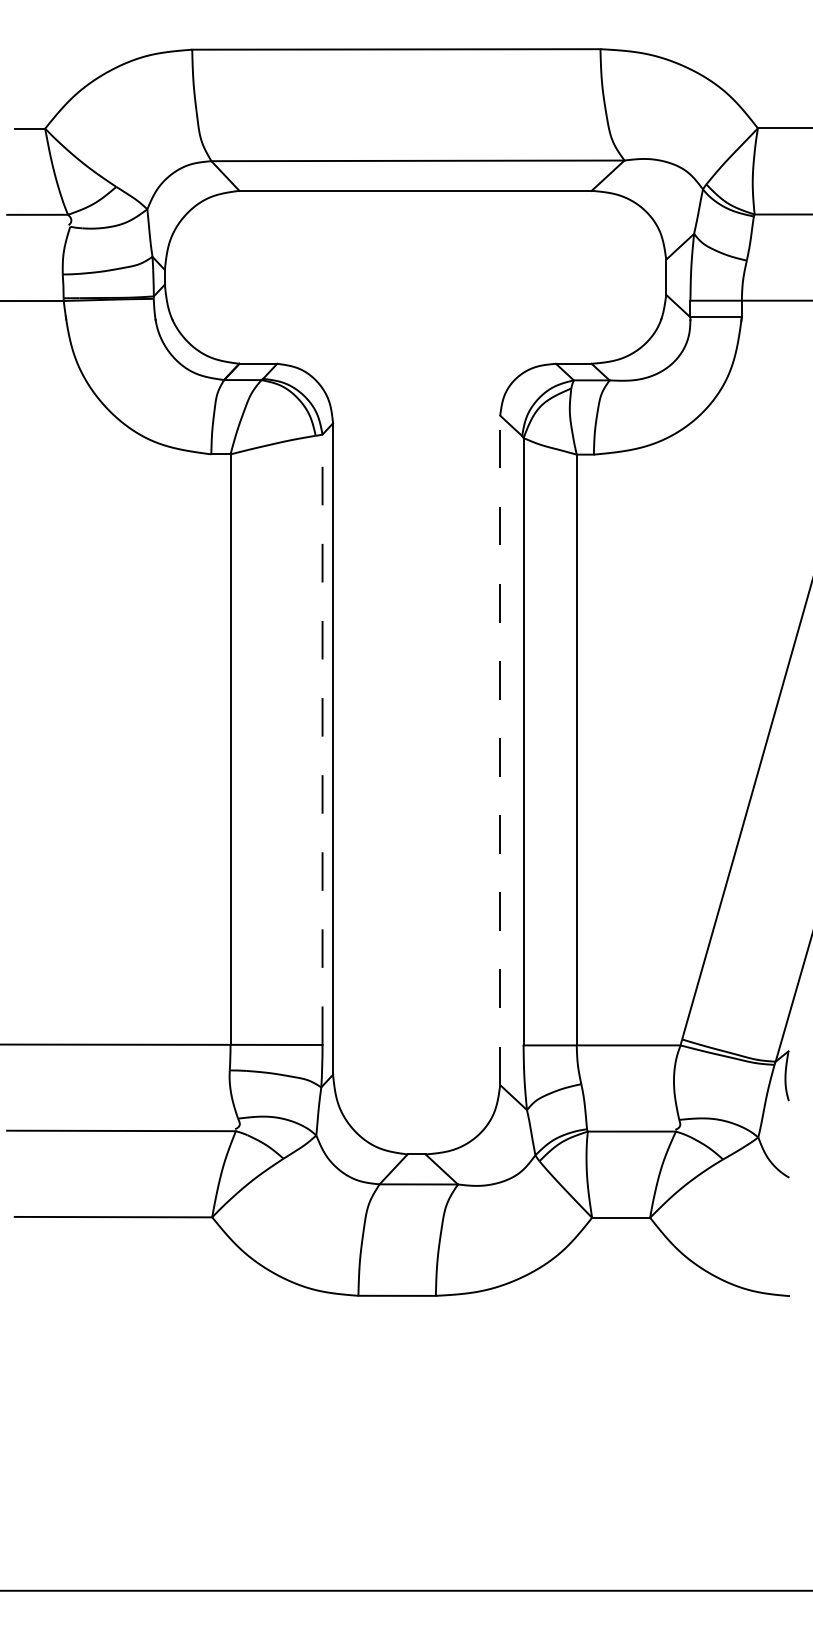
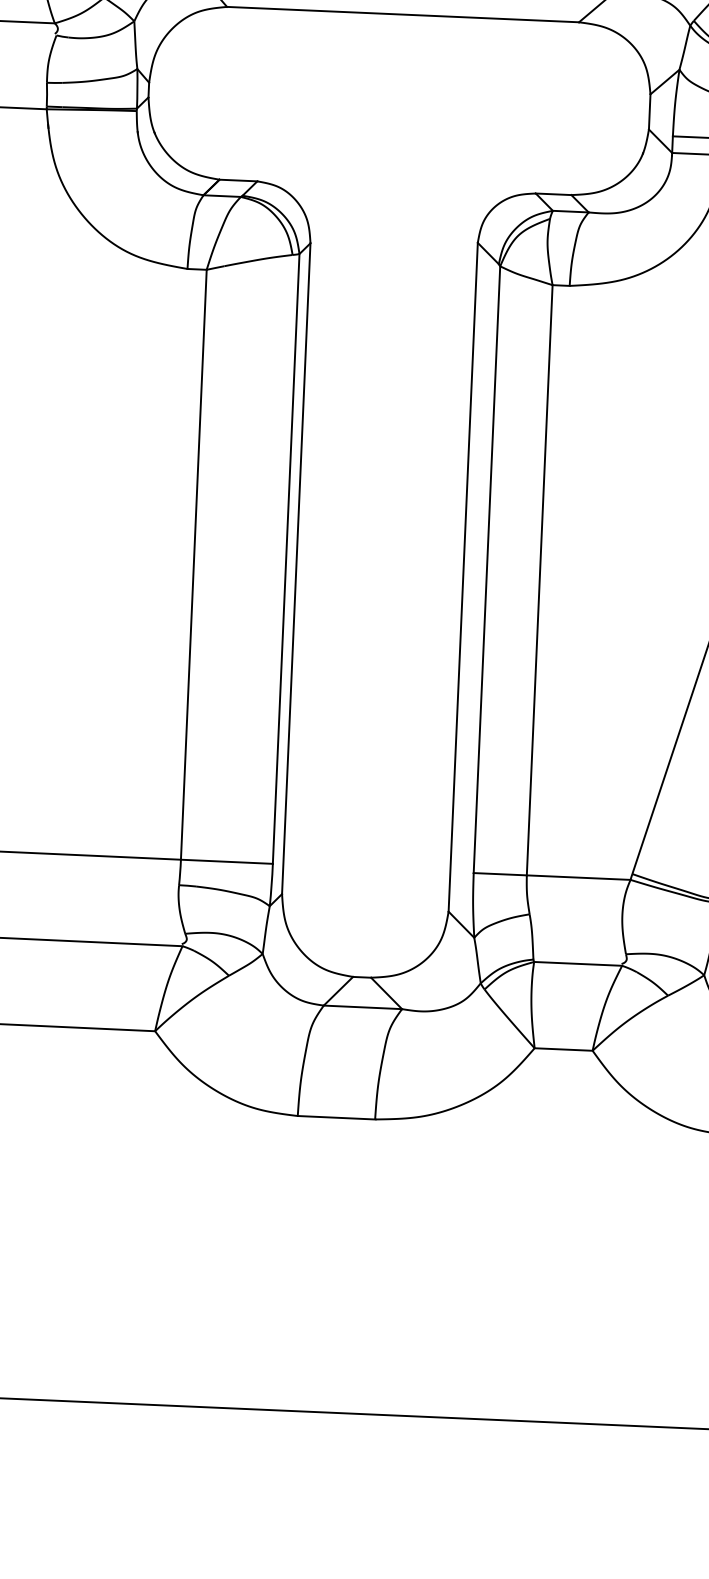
line: (322, 739) -> (286, 558), dashed -> solid
line: (500, 750) -> (463, 577), dashed -> solid

